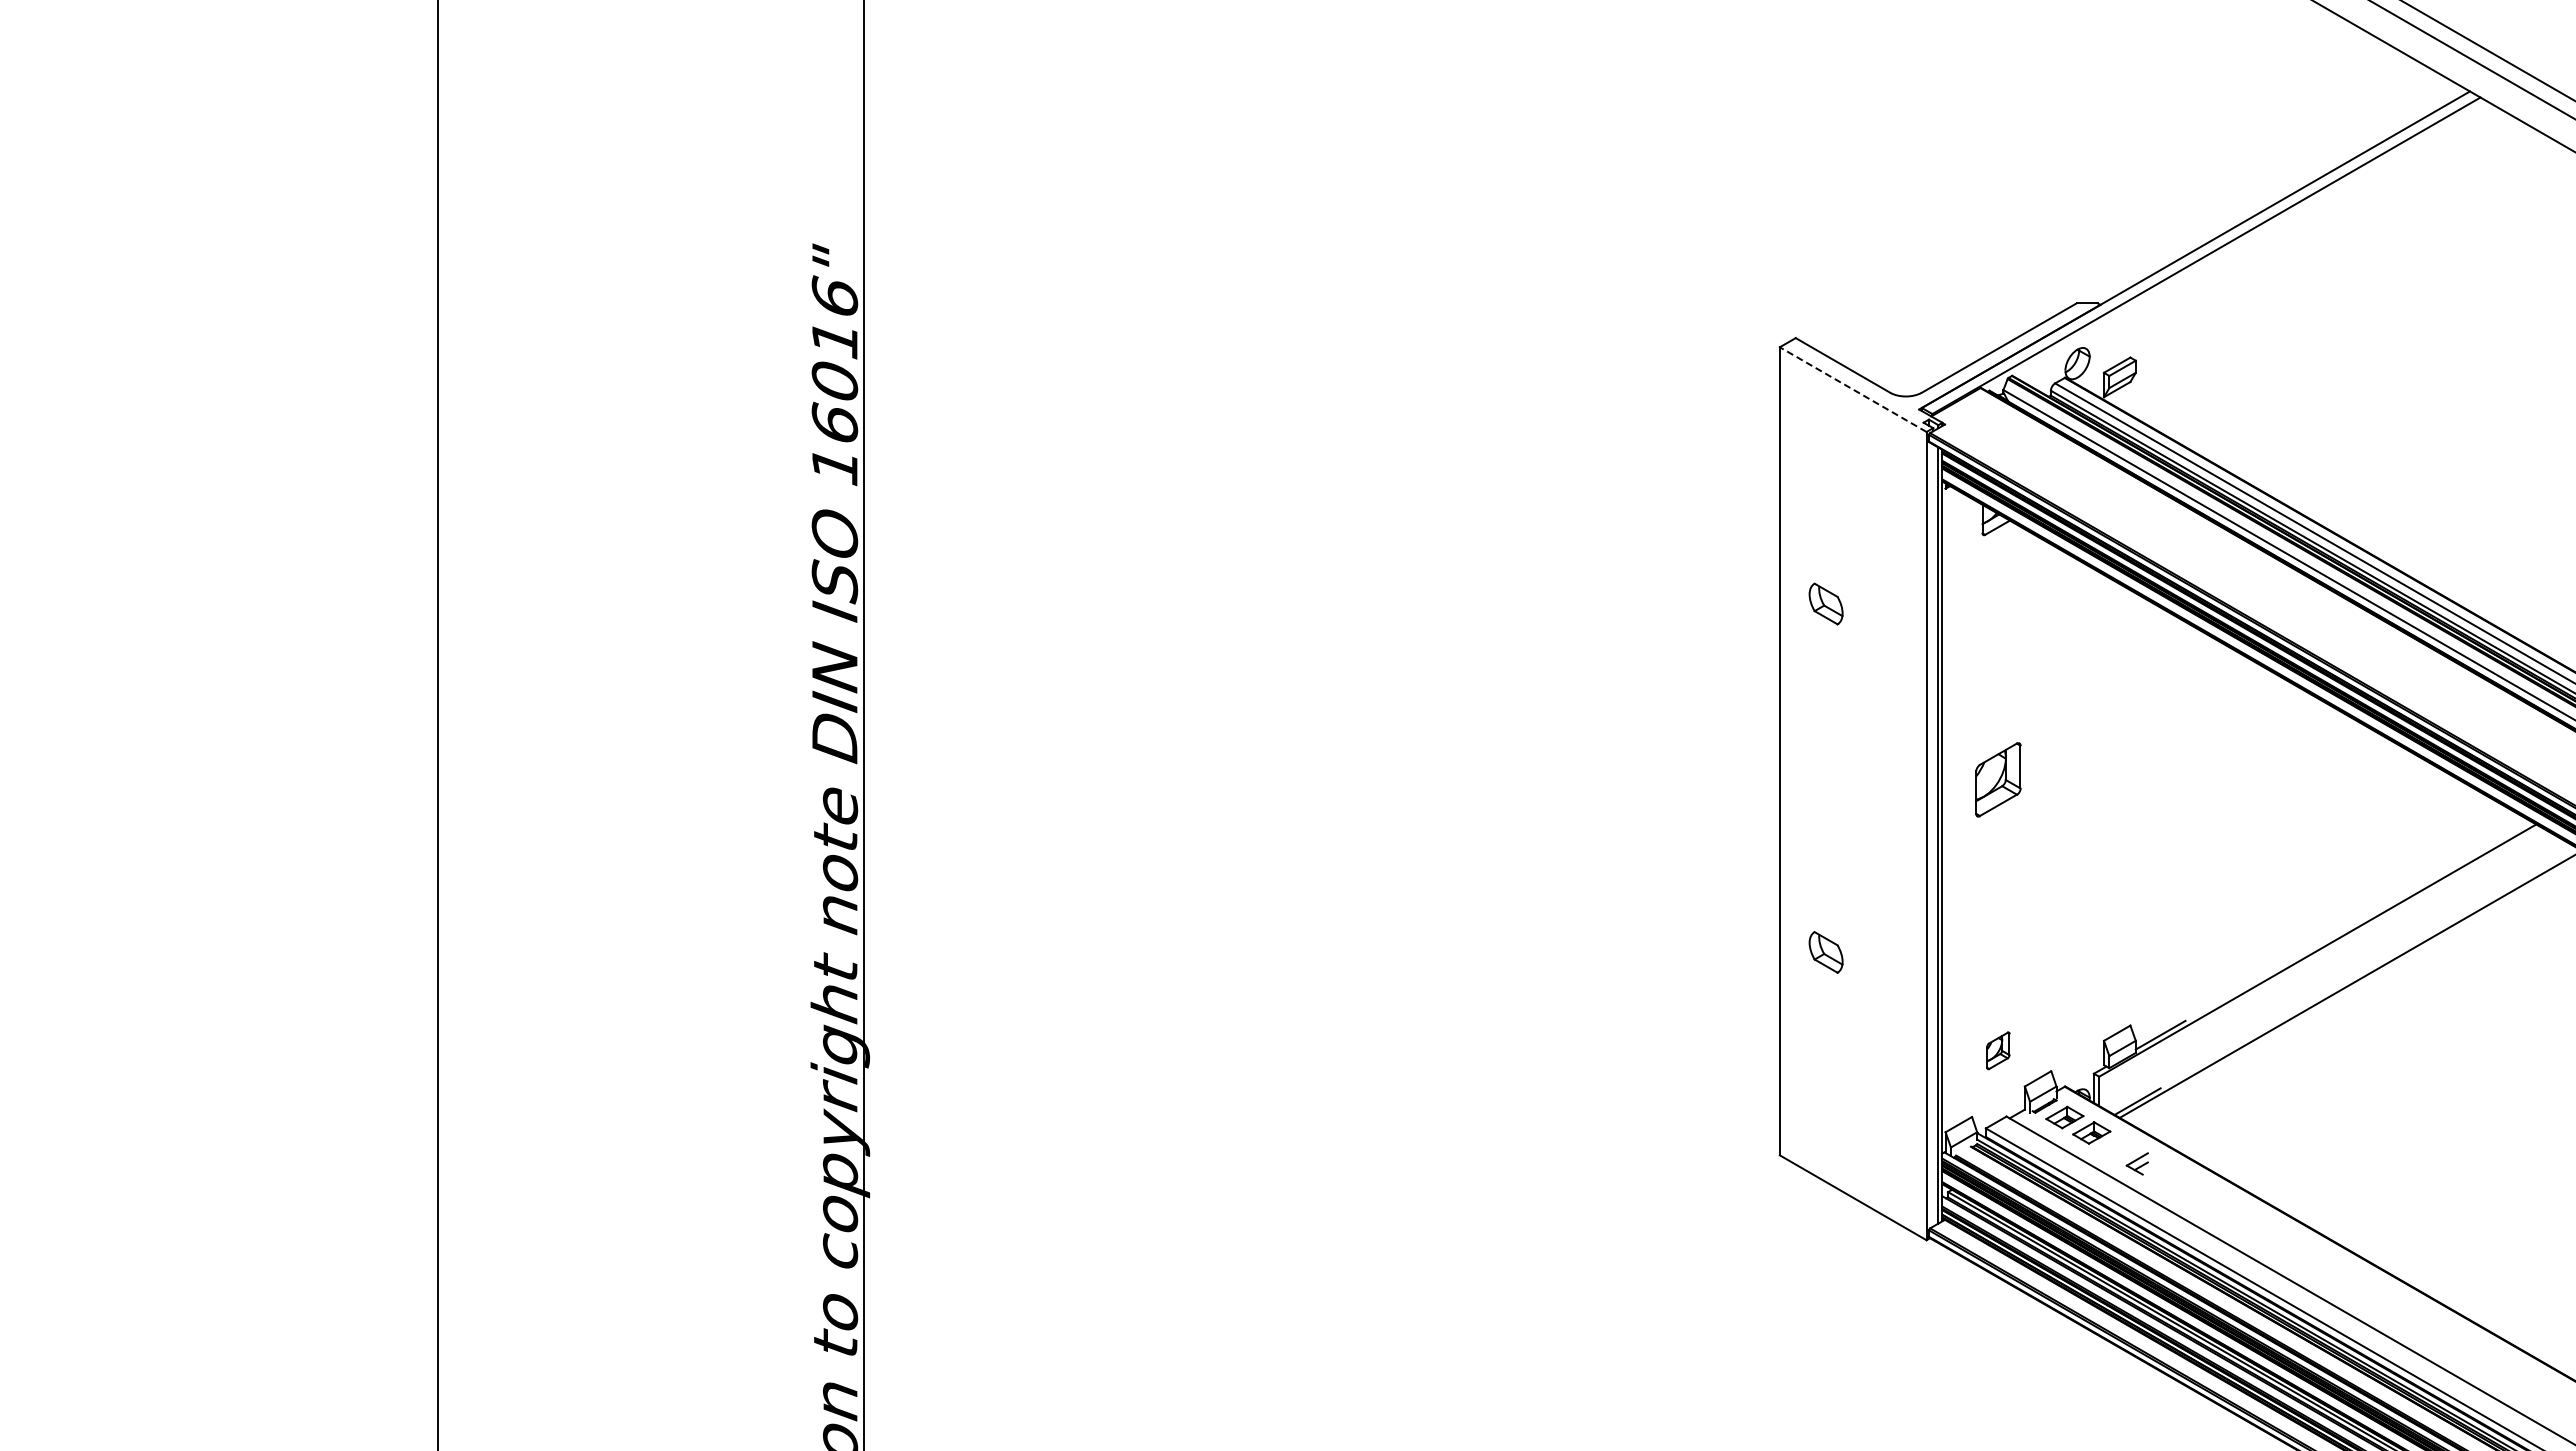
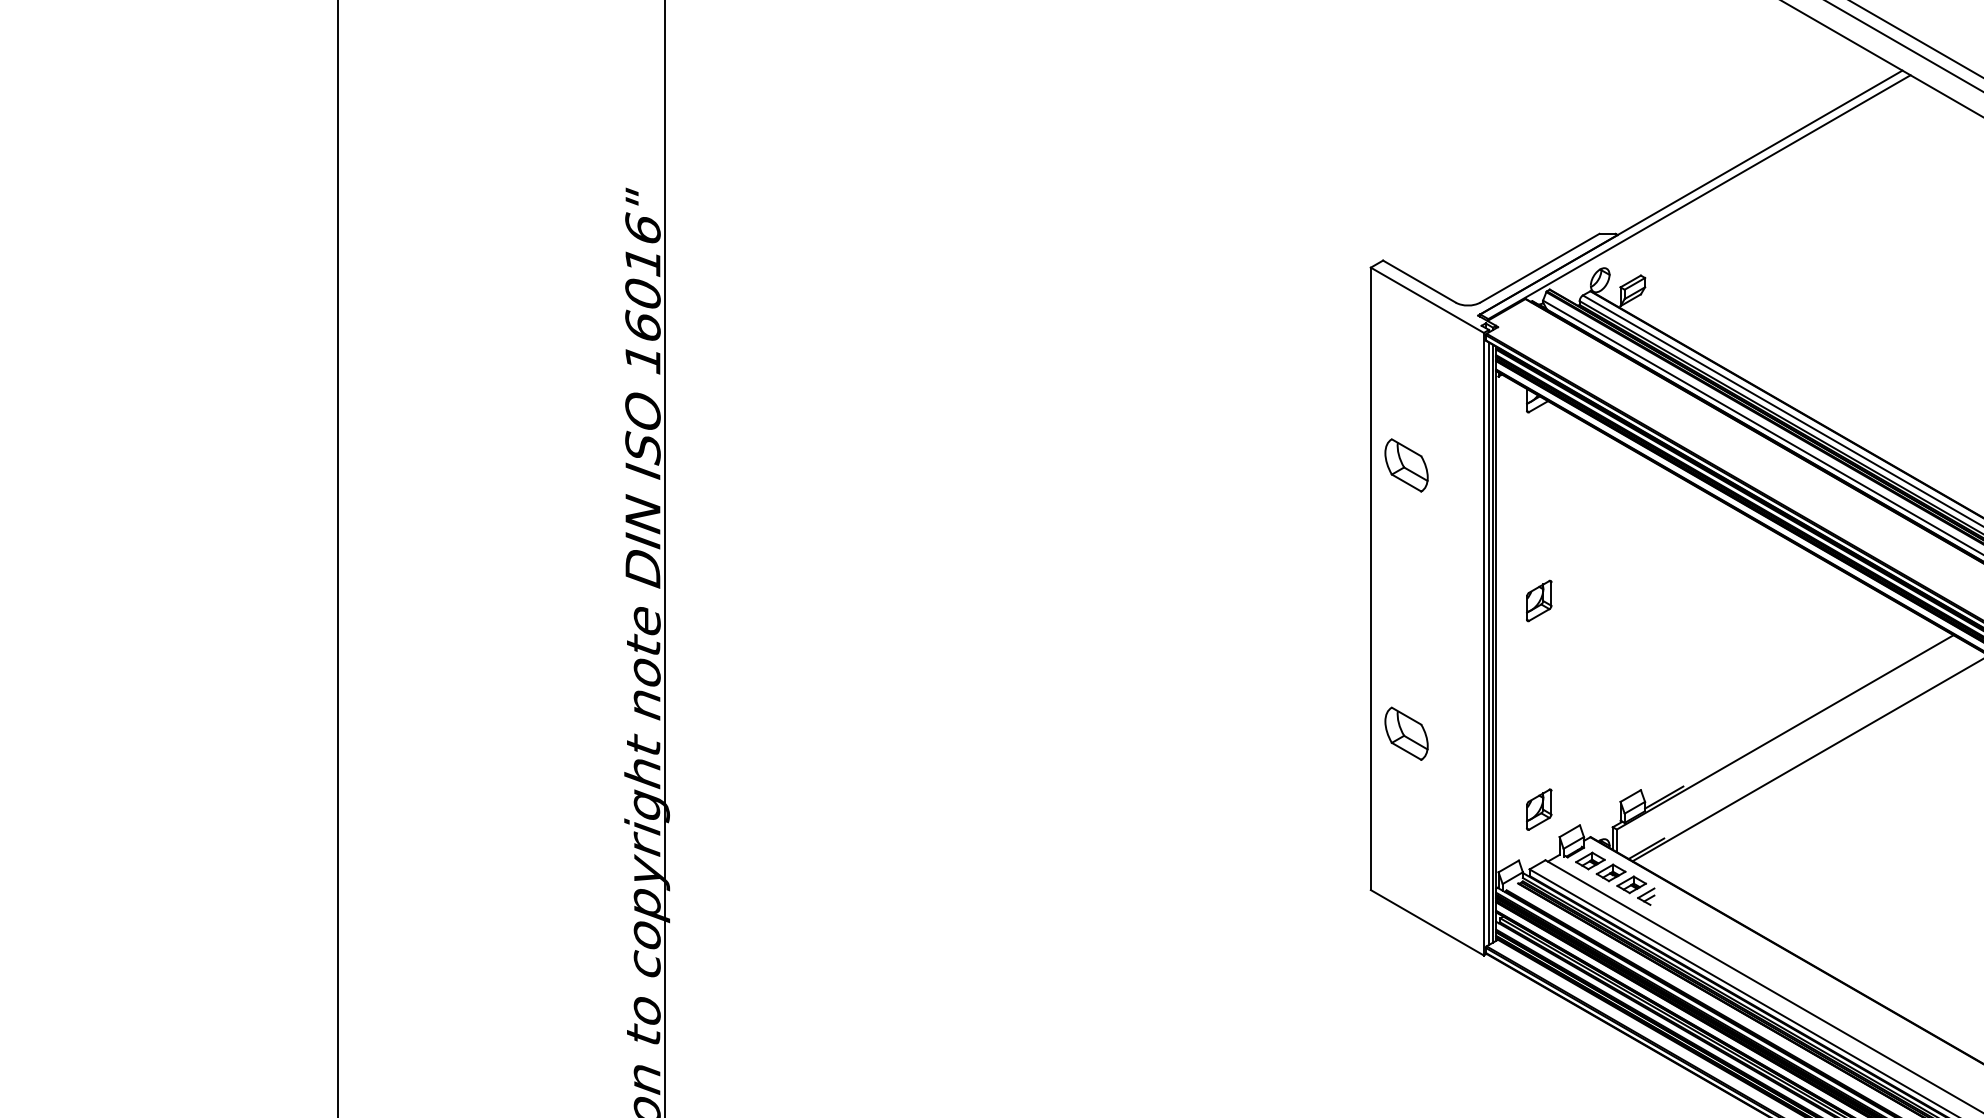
line: (1853, 389) -> (1427, 300), dashed -> solid
part: (1825, 603) -> (1406, 465), size x1.67
part: (1998, 780) -> (1539, 601), size x0.71
line: (1933, 835) -> (1489, 643), added
part: (1825, 952) -> (1406, 733), size x1.67
part: (1998, 1050) -> (1539, 809), size x1.43
part: (2117, 1148) -> (1630, 884), added

